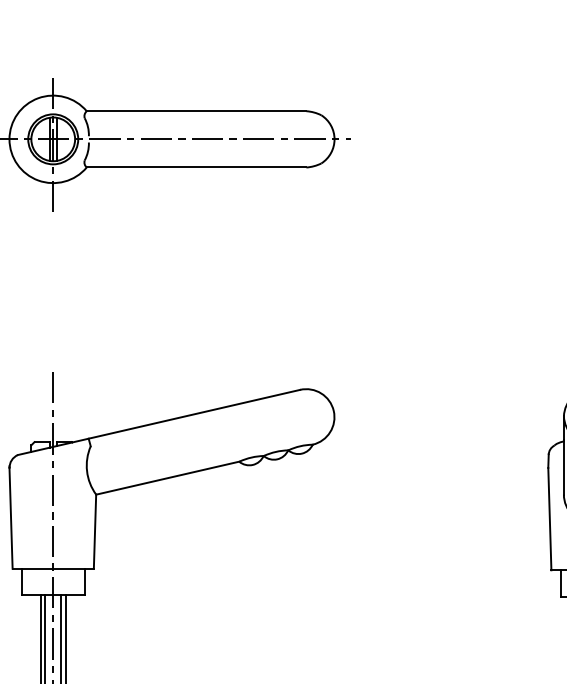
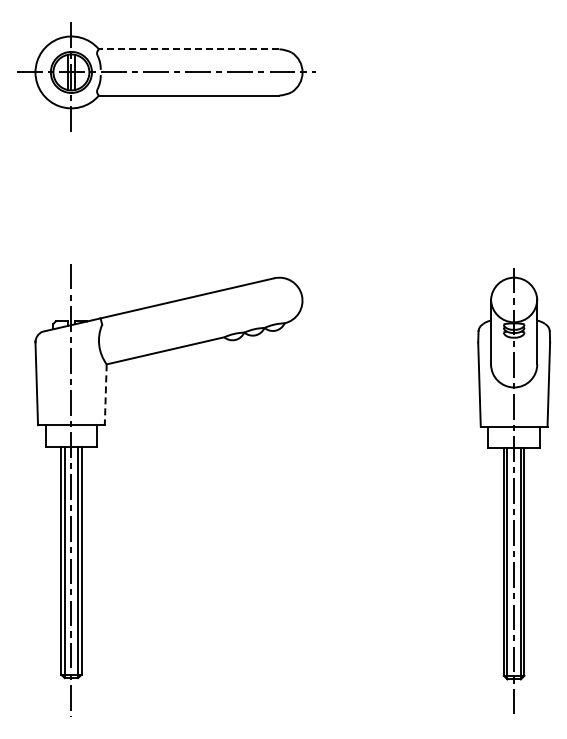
line: (195, 111) -> (188, 49), solid -> dashed
line: (94, 532) -> (105, 395), solid -> dashed

